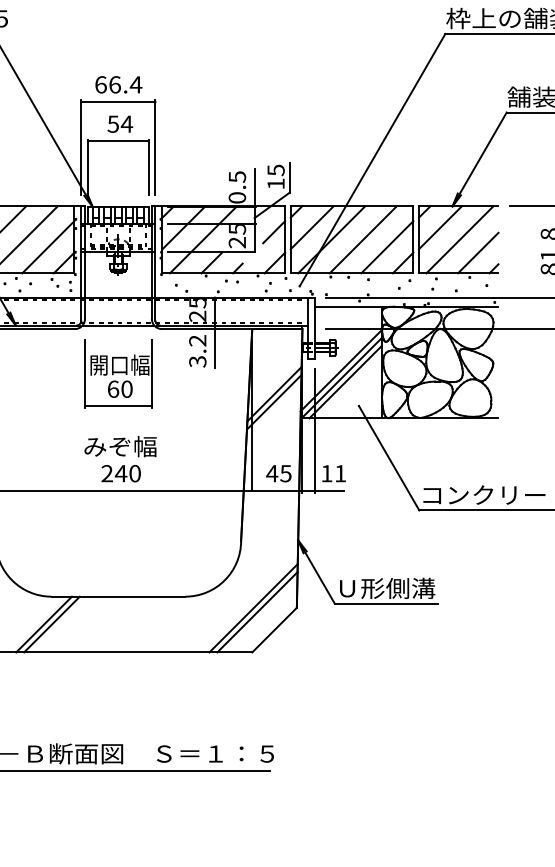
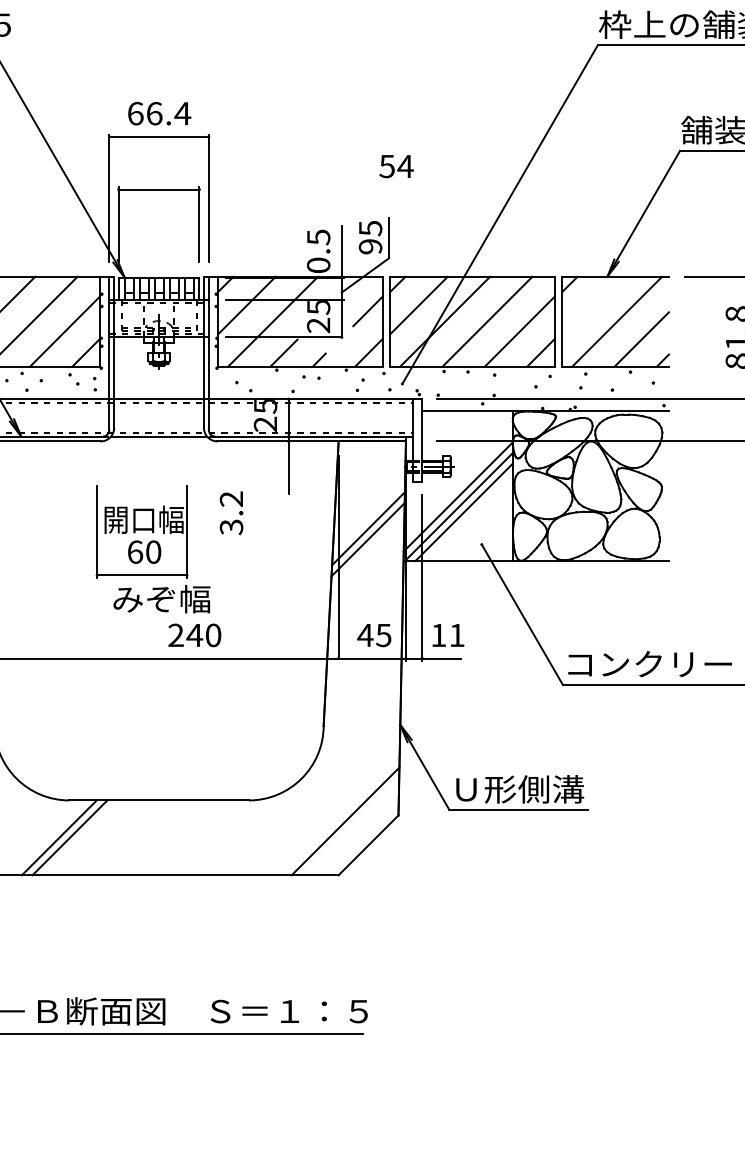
text: (120, 124) -> (396, 166), moved
text: (276, 183) -> (370, 246), 15 -> 95
line: (439, 227) -> (590, 305), removed
text: (197, 351) -> (231, 513), moved
part: (118, 373) -> (141, 531), moved
text: (120, 473) -> (194, 635), moved
line: (253, 607) -> (340, 815), removed

